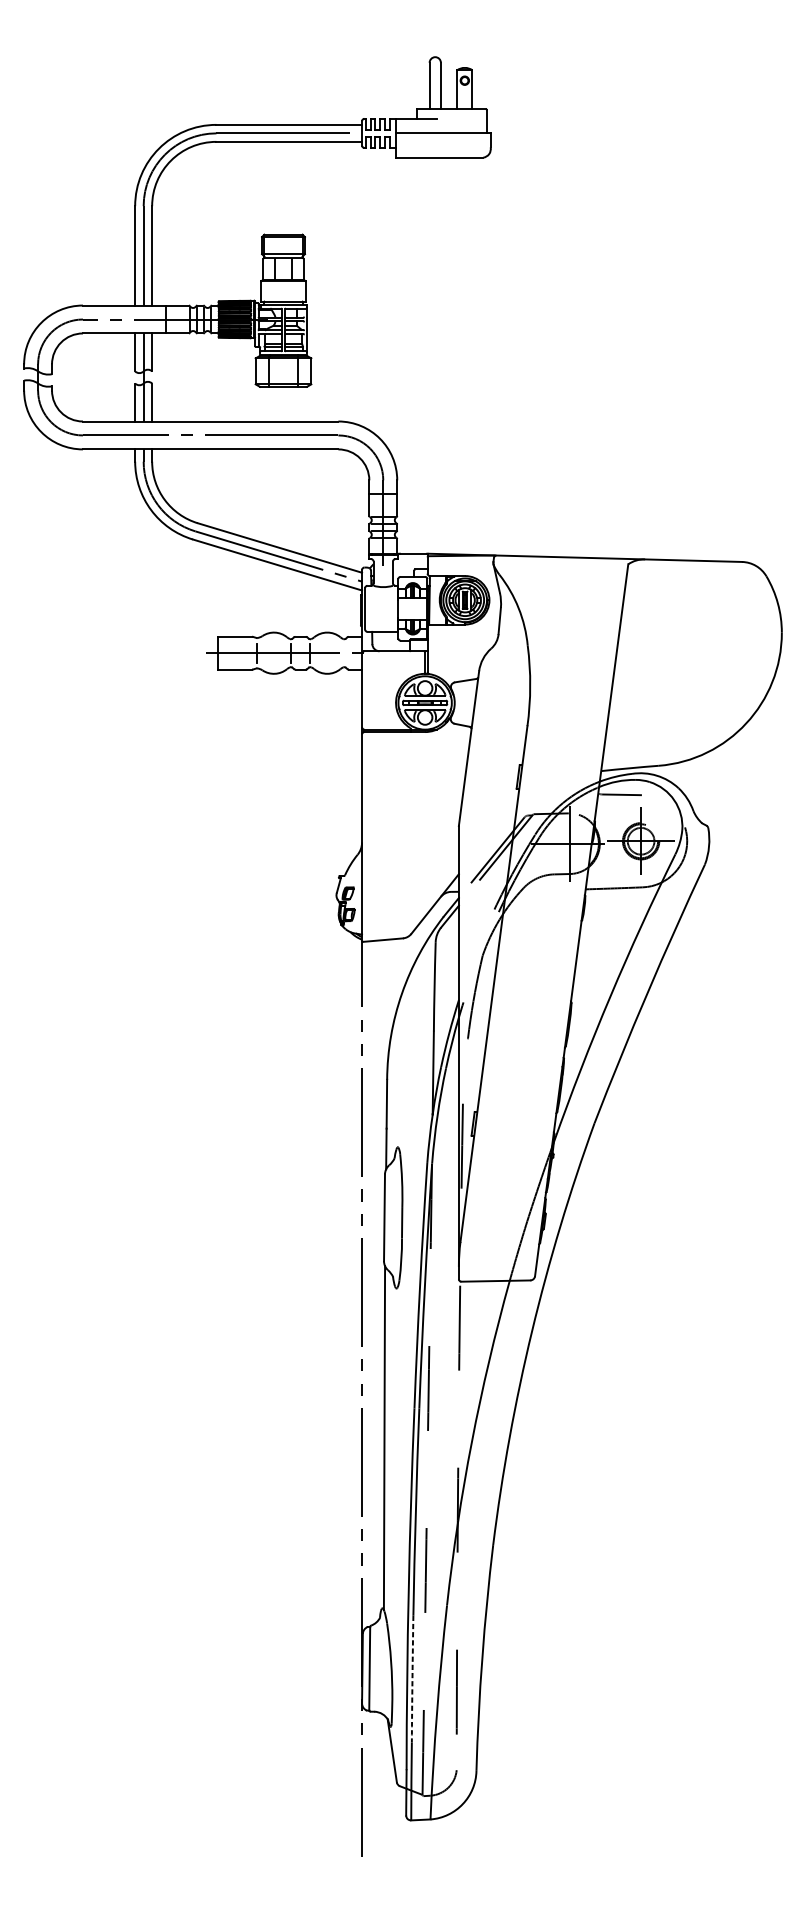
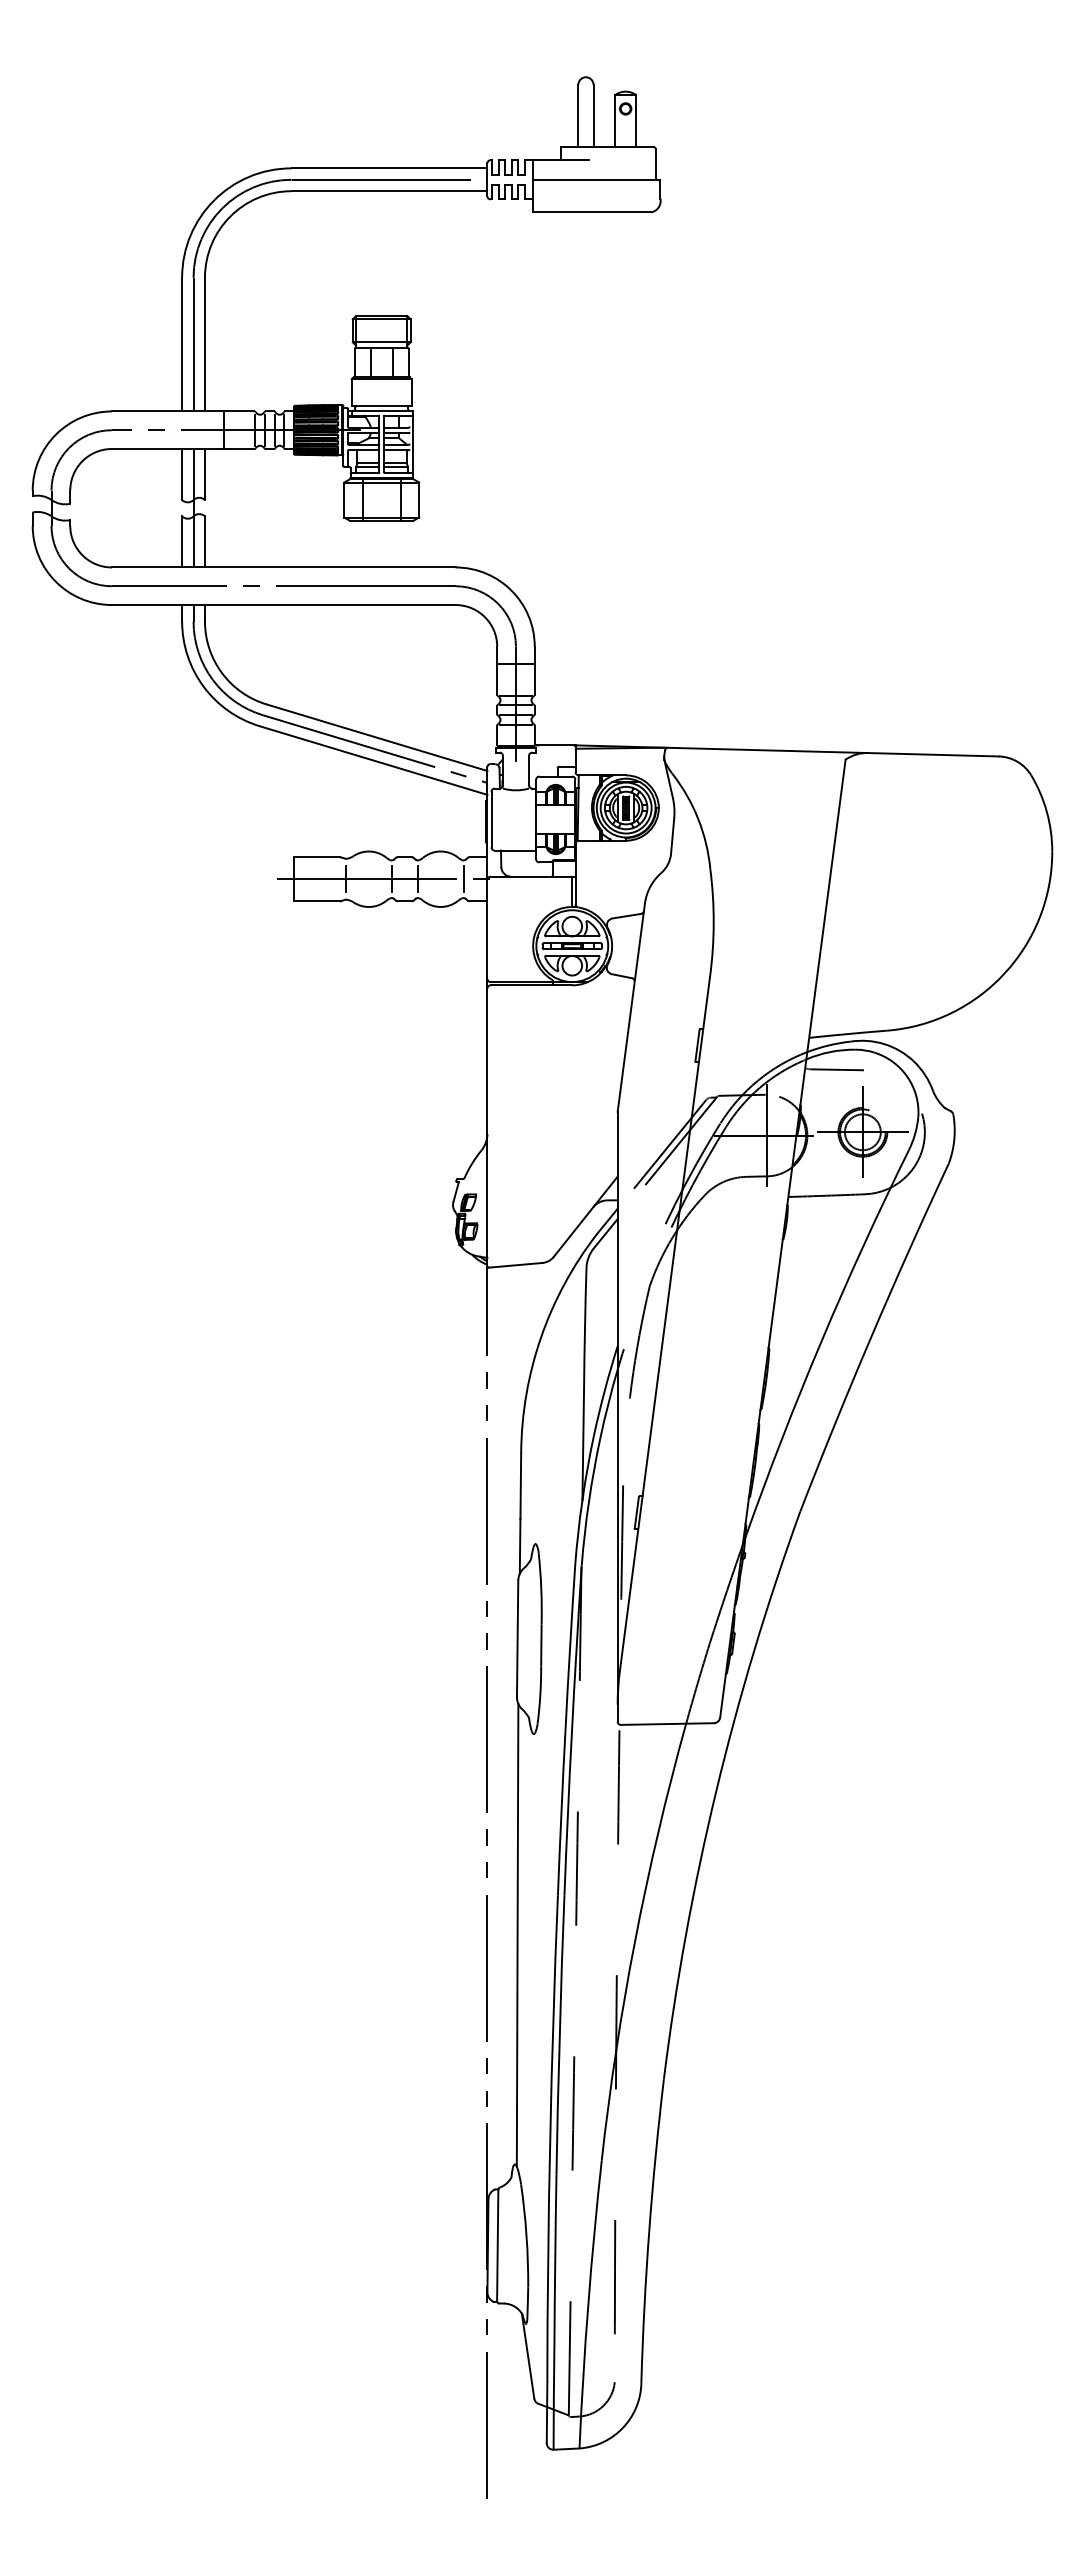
line: (344, 653) -> (463, 879), added
arc: (412, 1679) -> (555, 2259), dashed -> solid

